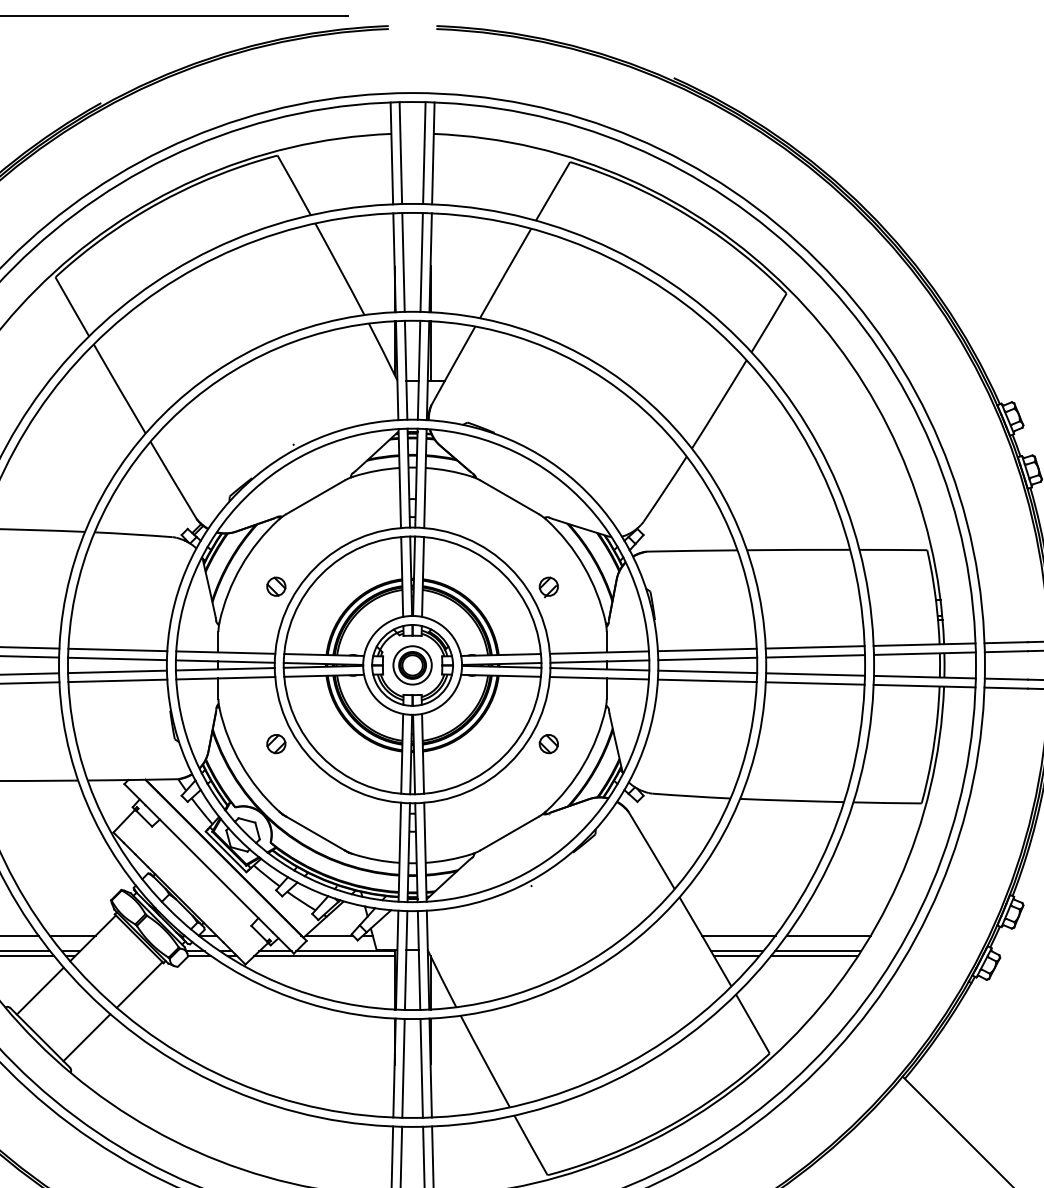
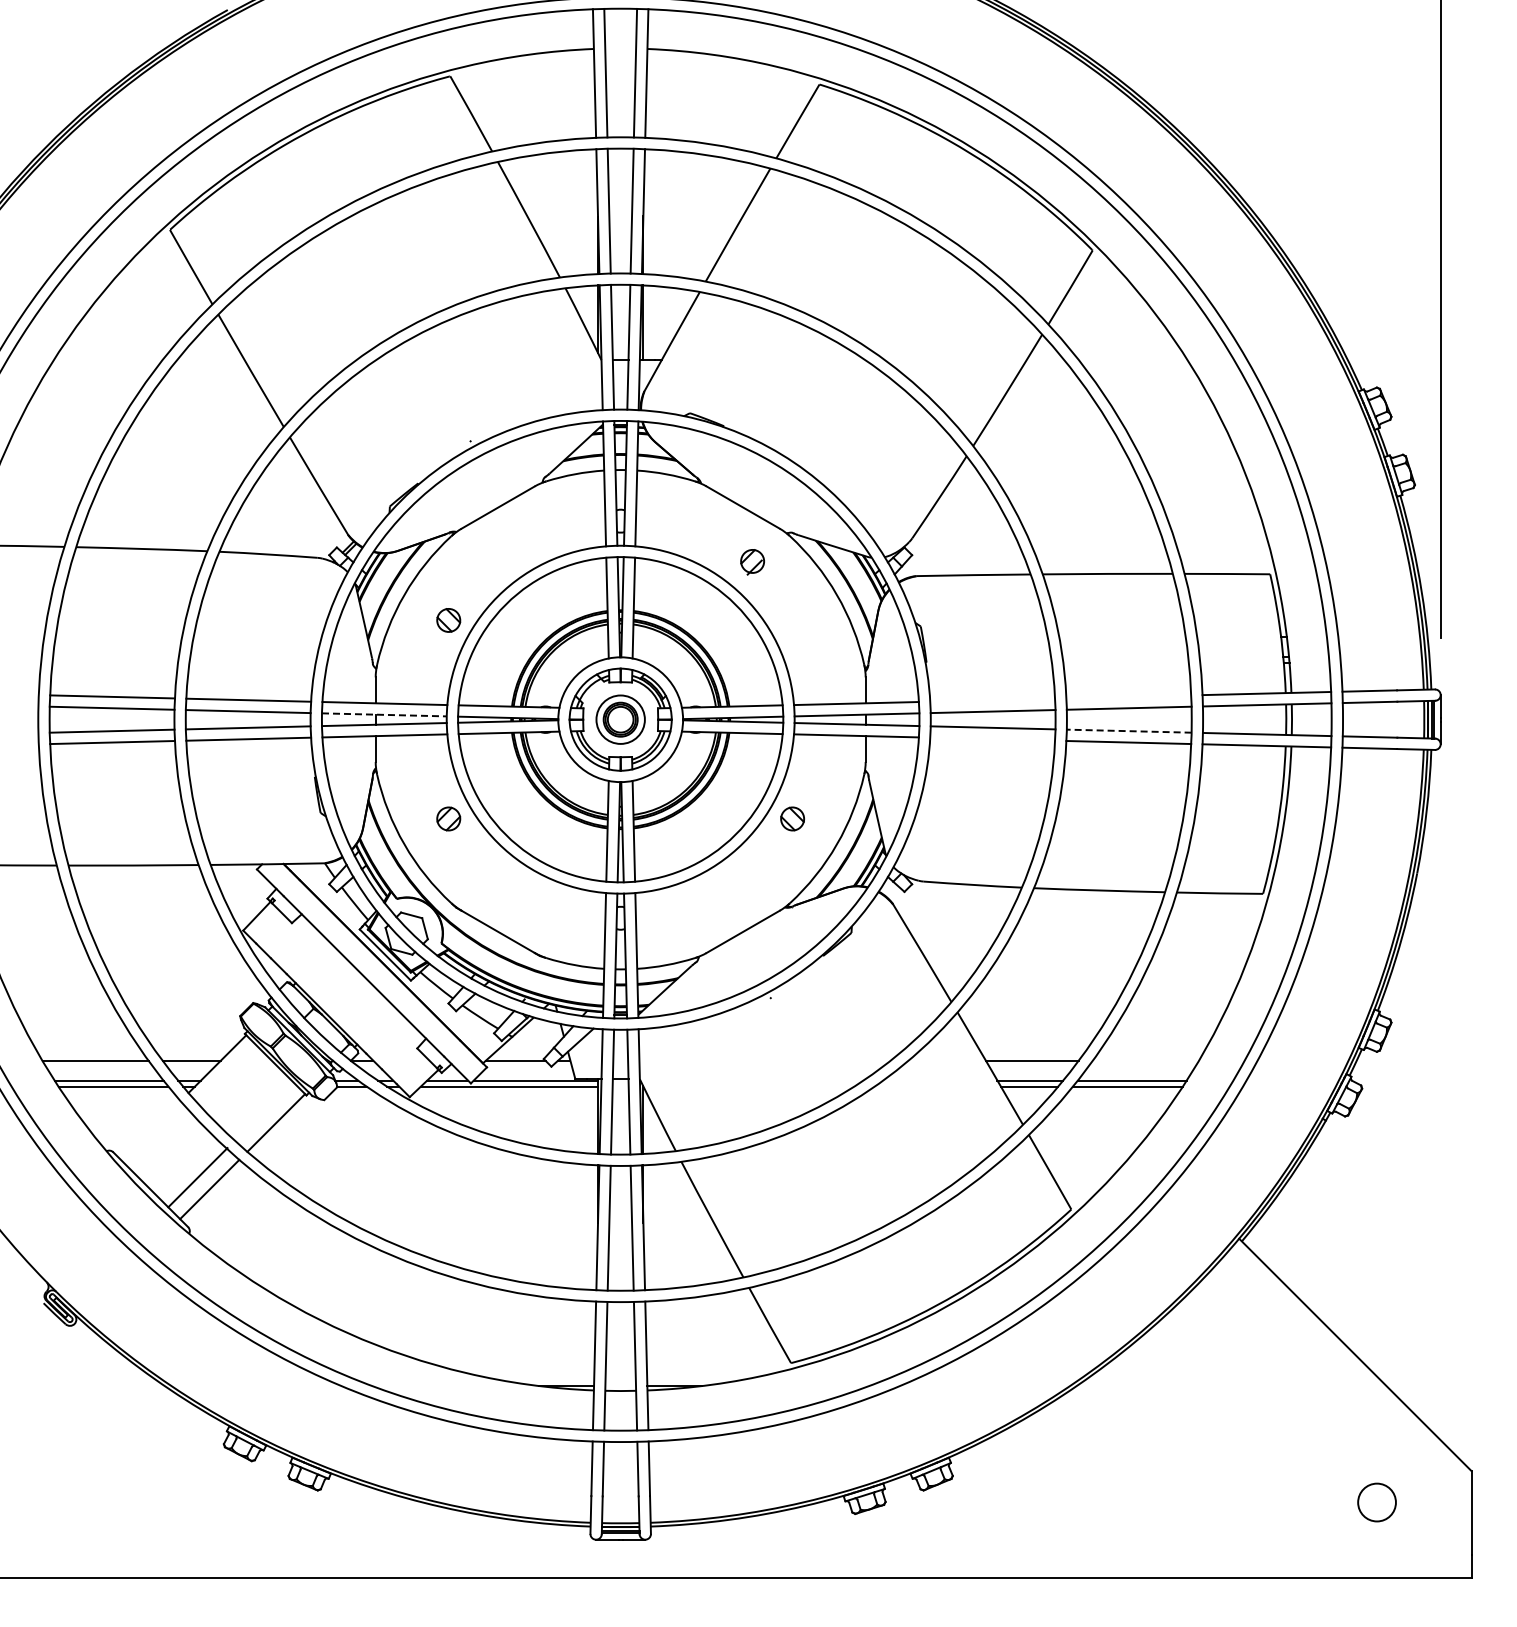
part: (548, 587) -> (752, 562), moved
line: (814, 647) -> (1128, 696), removed
line: (707, 649) -> (992, 699), removed
line: (225, 661) -> (384, 714), solid -> dashed
line: (814, 674) -> (1128, 731), solid -> dashed
line: (707, 680) -> (992, 738), removed
line: (828, 935) -> (1145, 1060), removed
line: (40, 990) -> (197, 1177), moved

